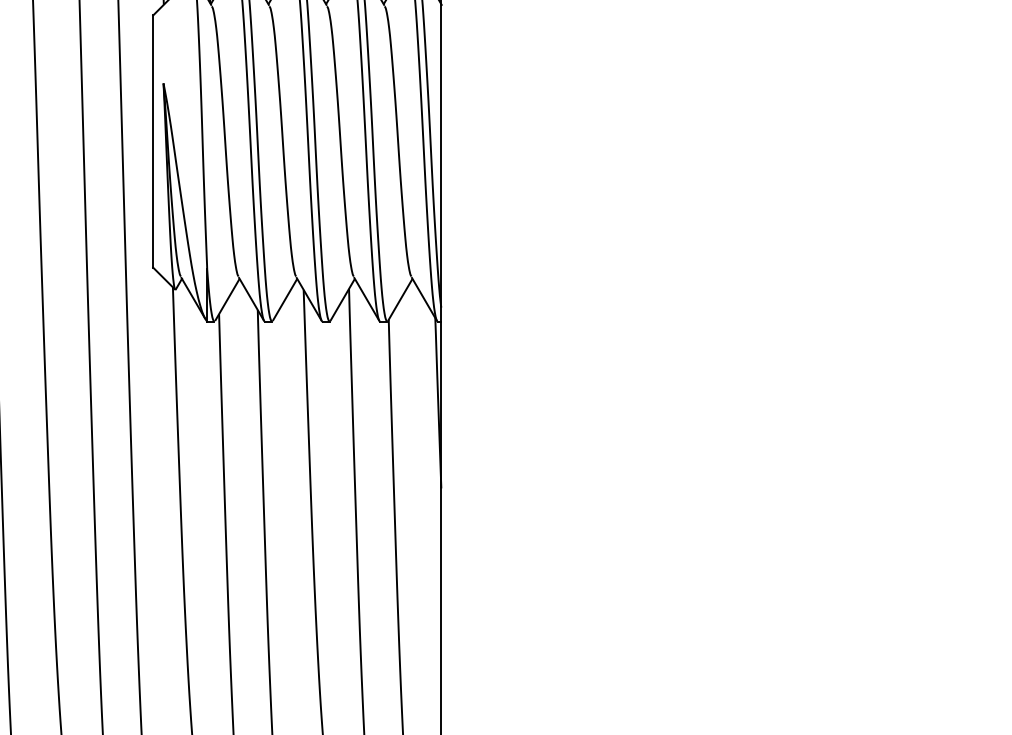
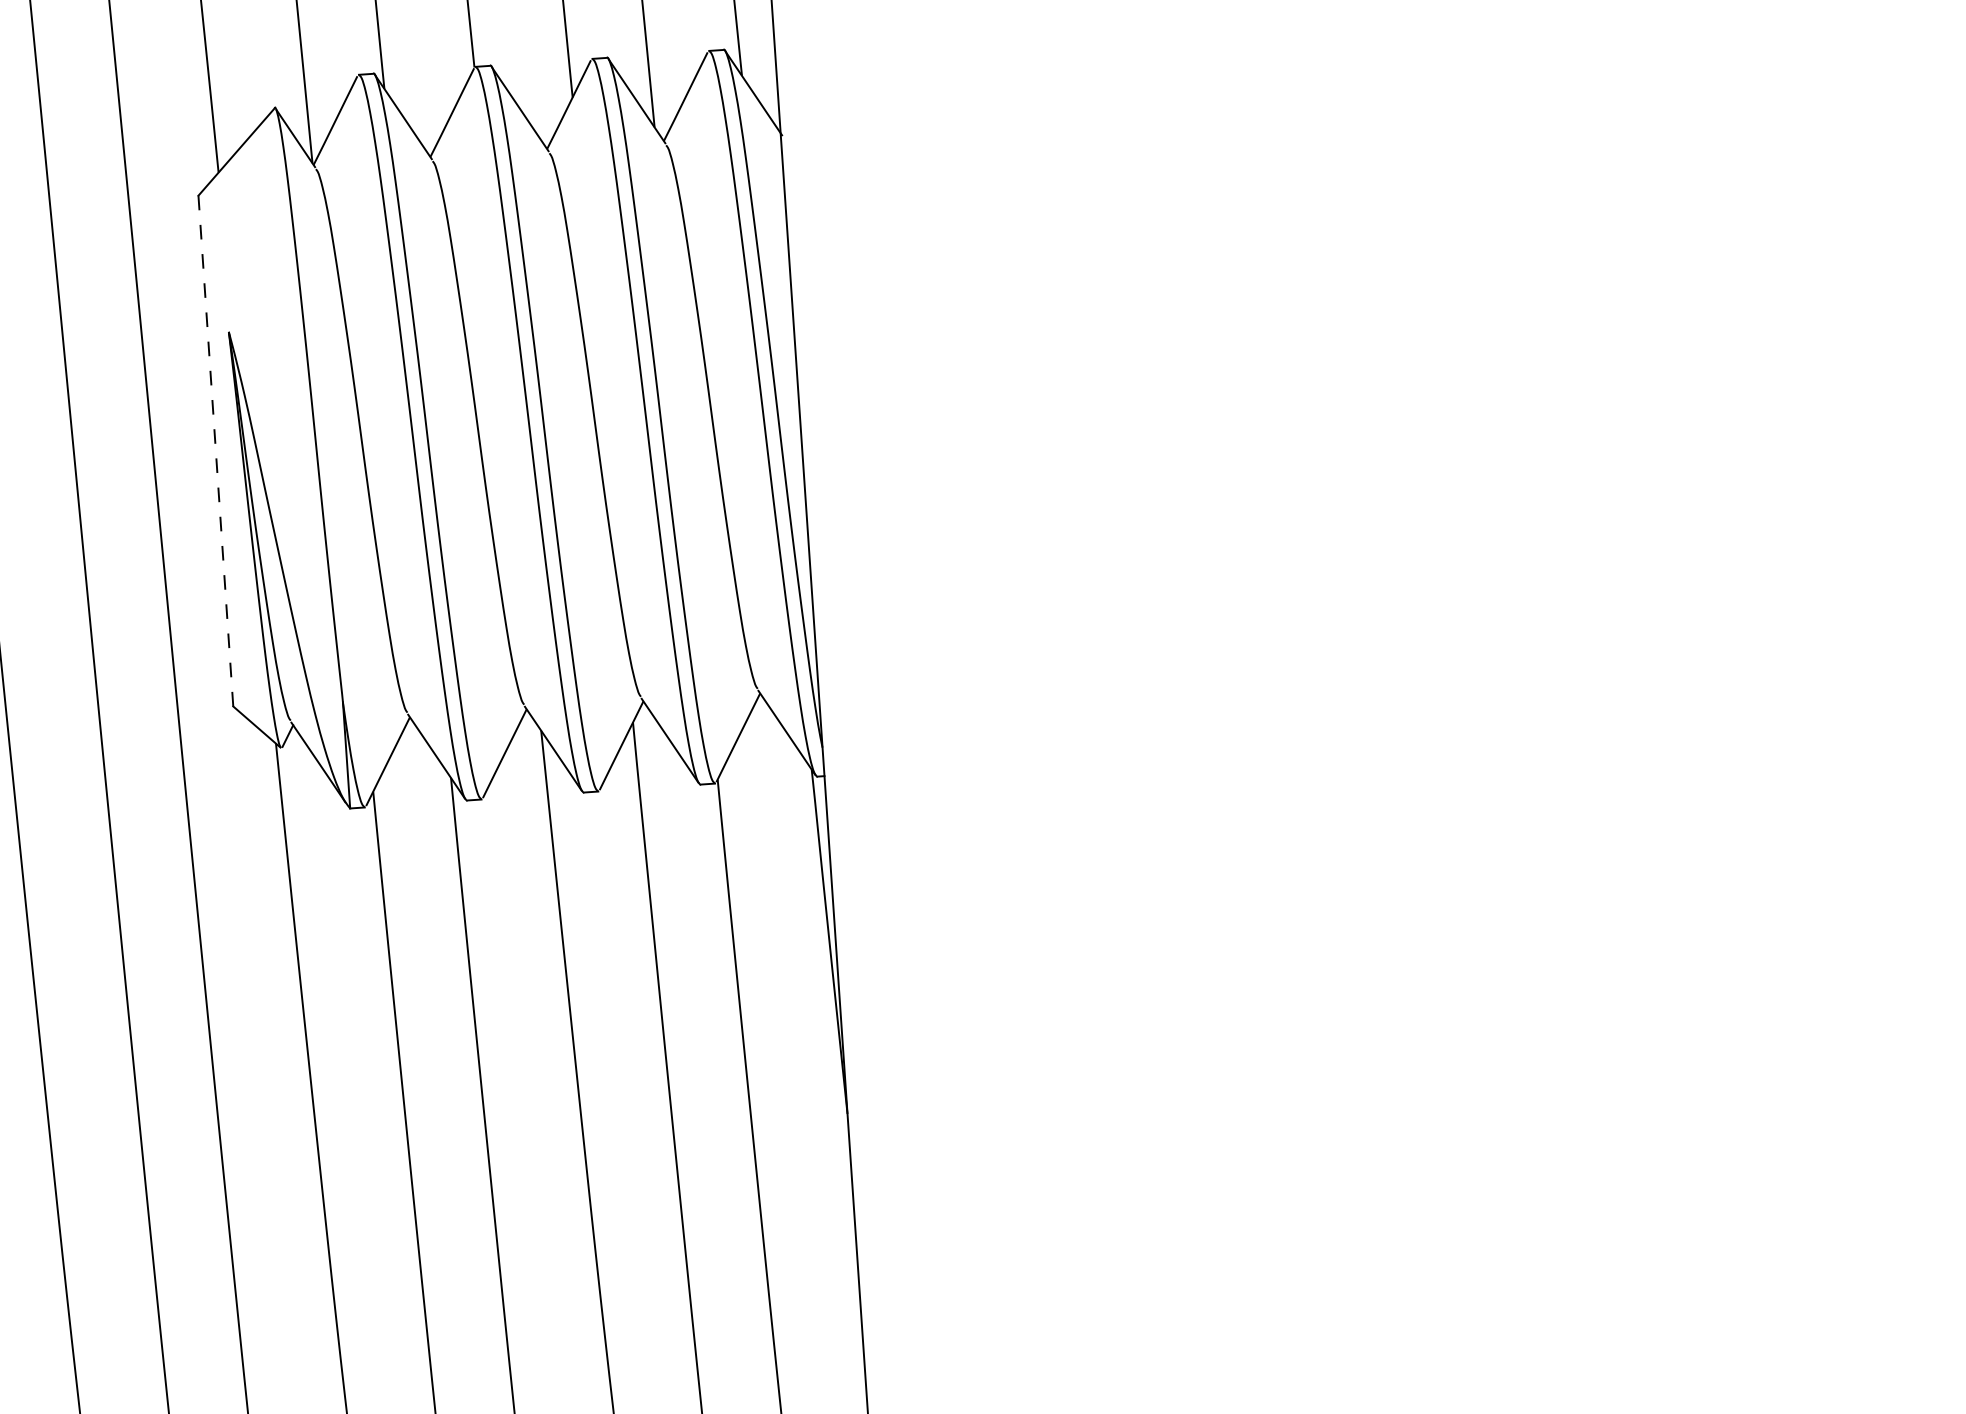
line: (153, 141) -> (216, 450), solid -> dashed

